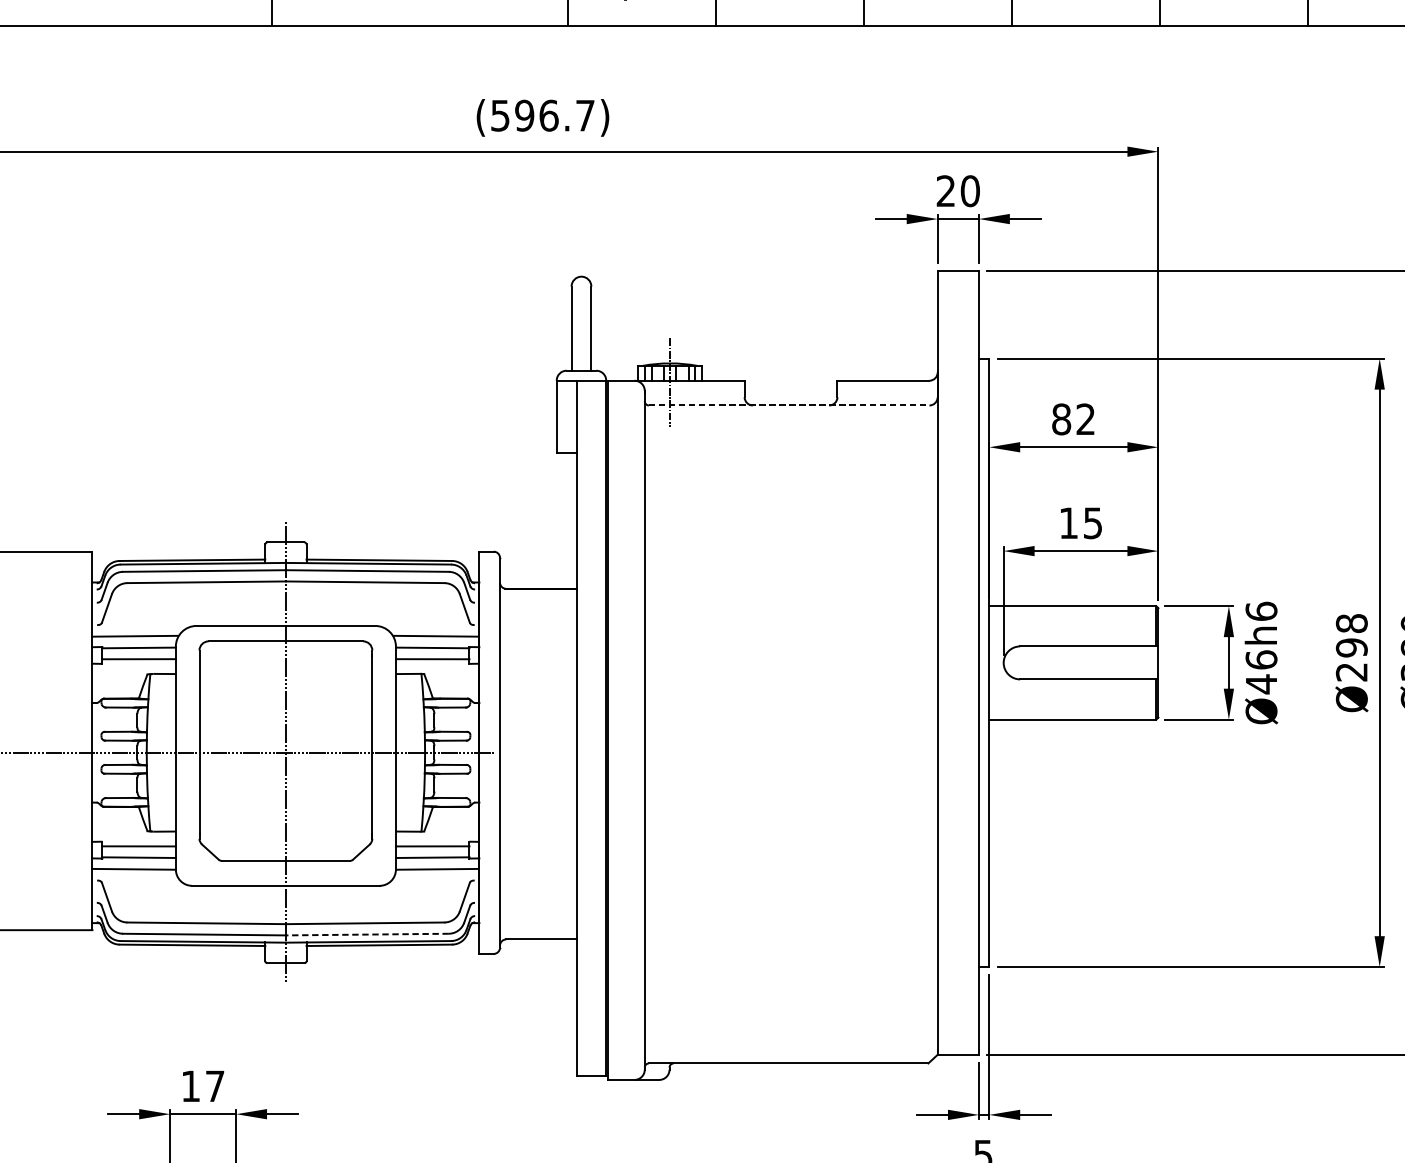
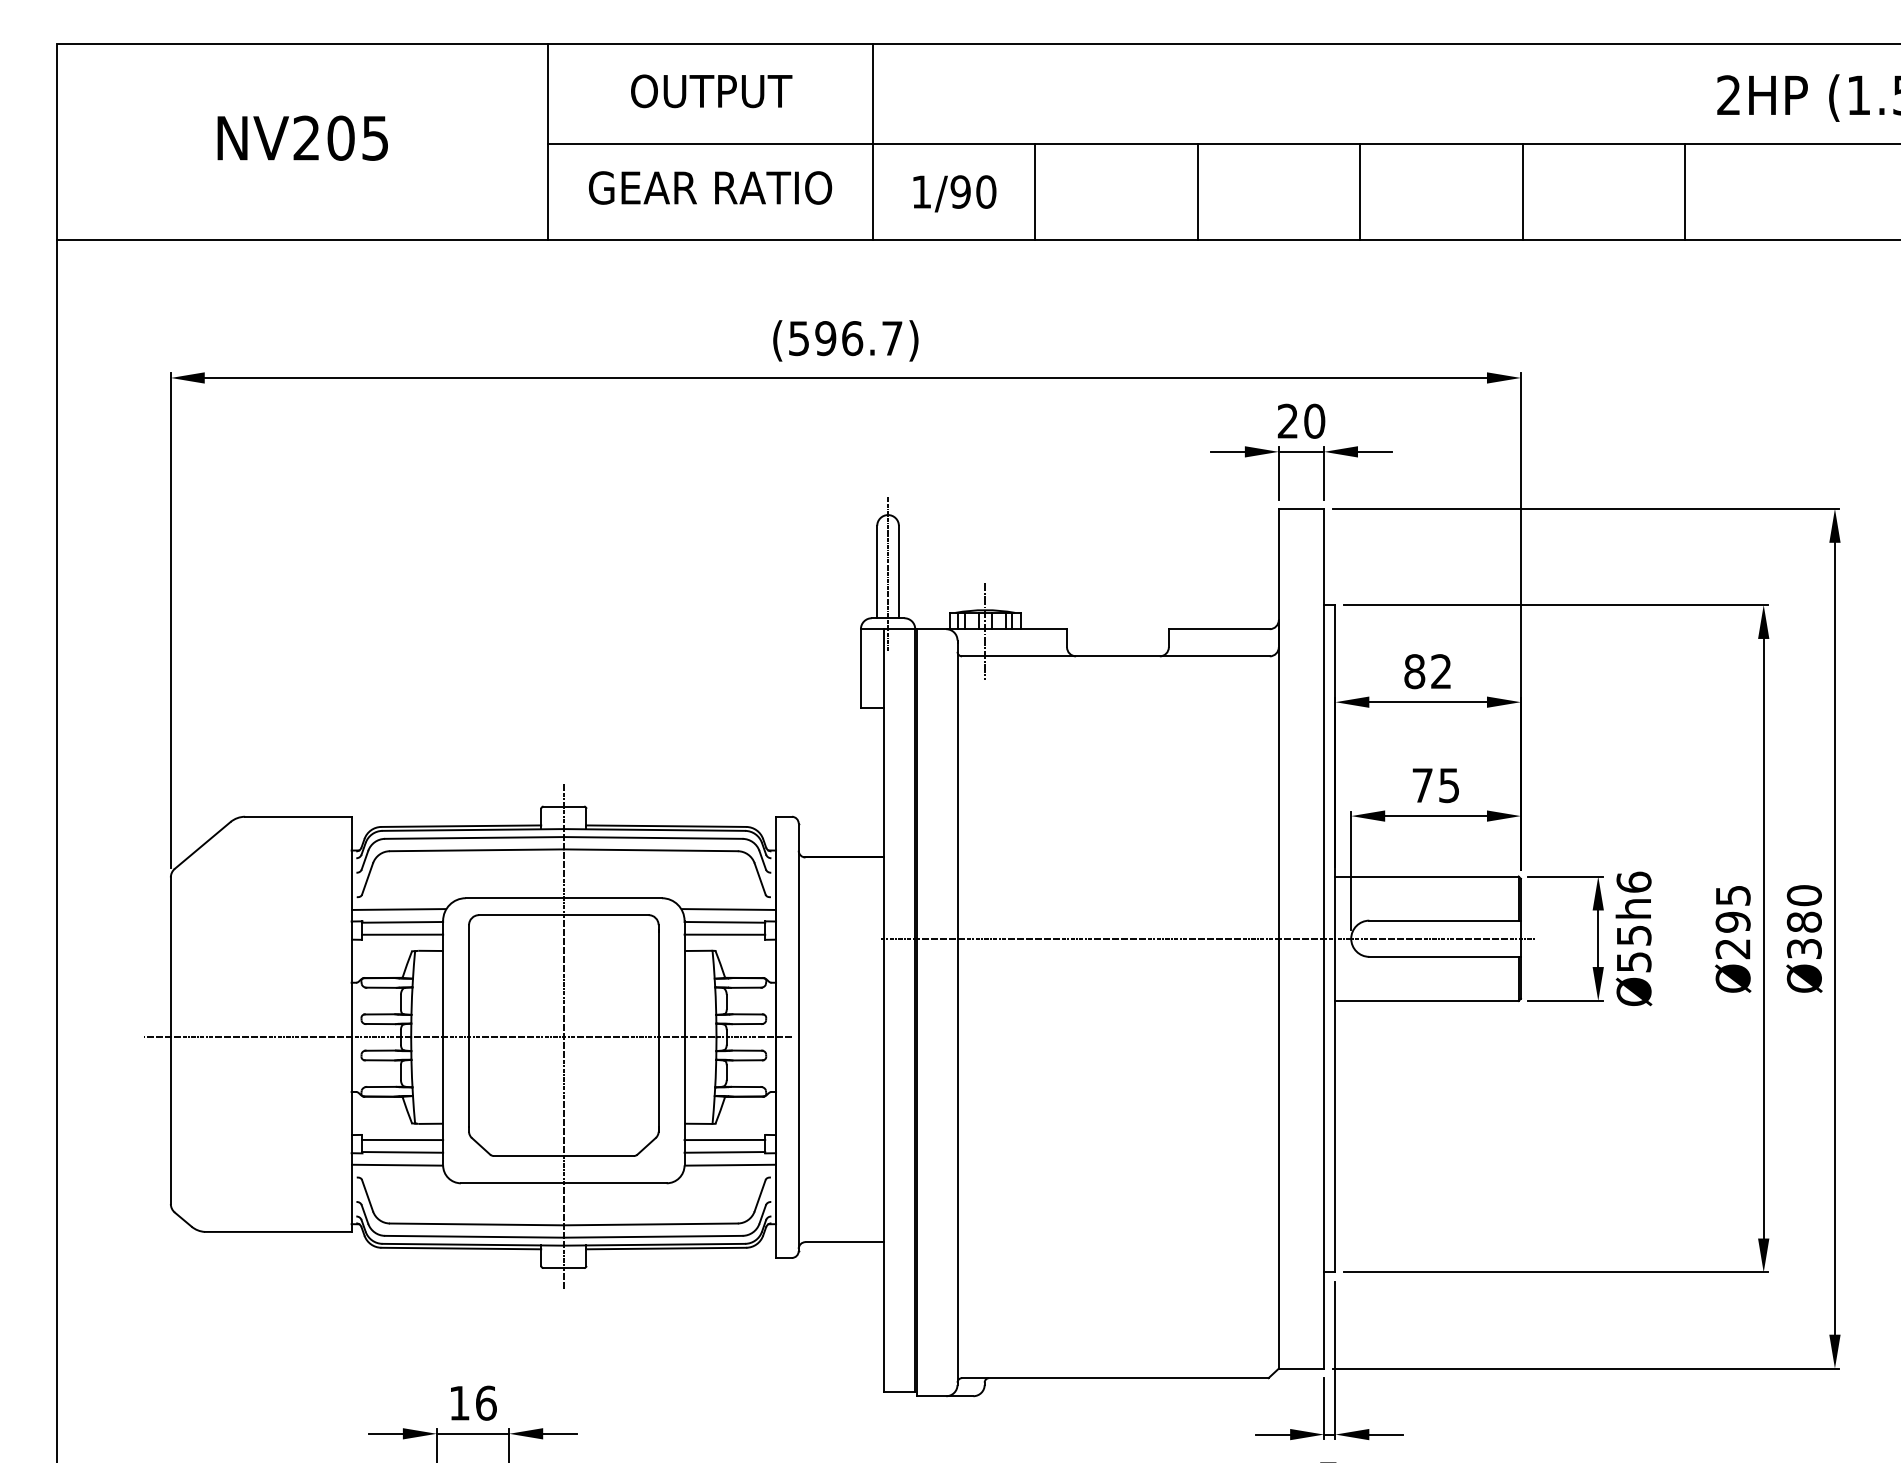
line: (581, 330) -> (888, 574), added
line: (788, 405) -> (1115, 656), dashed -> solid
text: (1068, 523) -> (1422, 785), 15 -> 75
text: (1351, 623) -> (1732, 895), Ø298 -> Ø295
line: (872, 662) -> (1207, 938), added
text: (1261, 671) -> (1633, 948), Ø46h6 -> Ø55h6
line: (366, 934) -> (652, 1236), dashed -> solid
text: (215, 1085) -> (486, 1402), 17 -> 16

